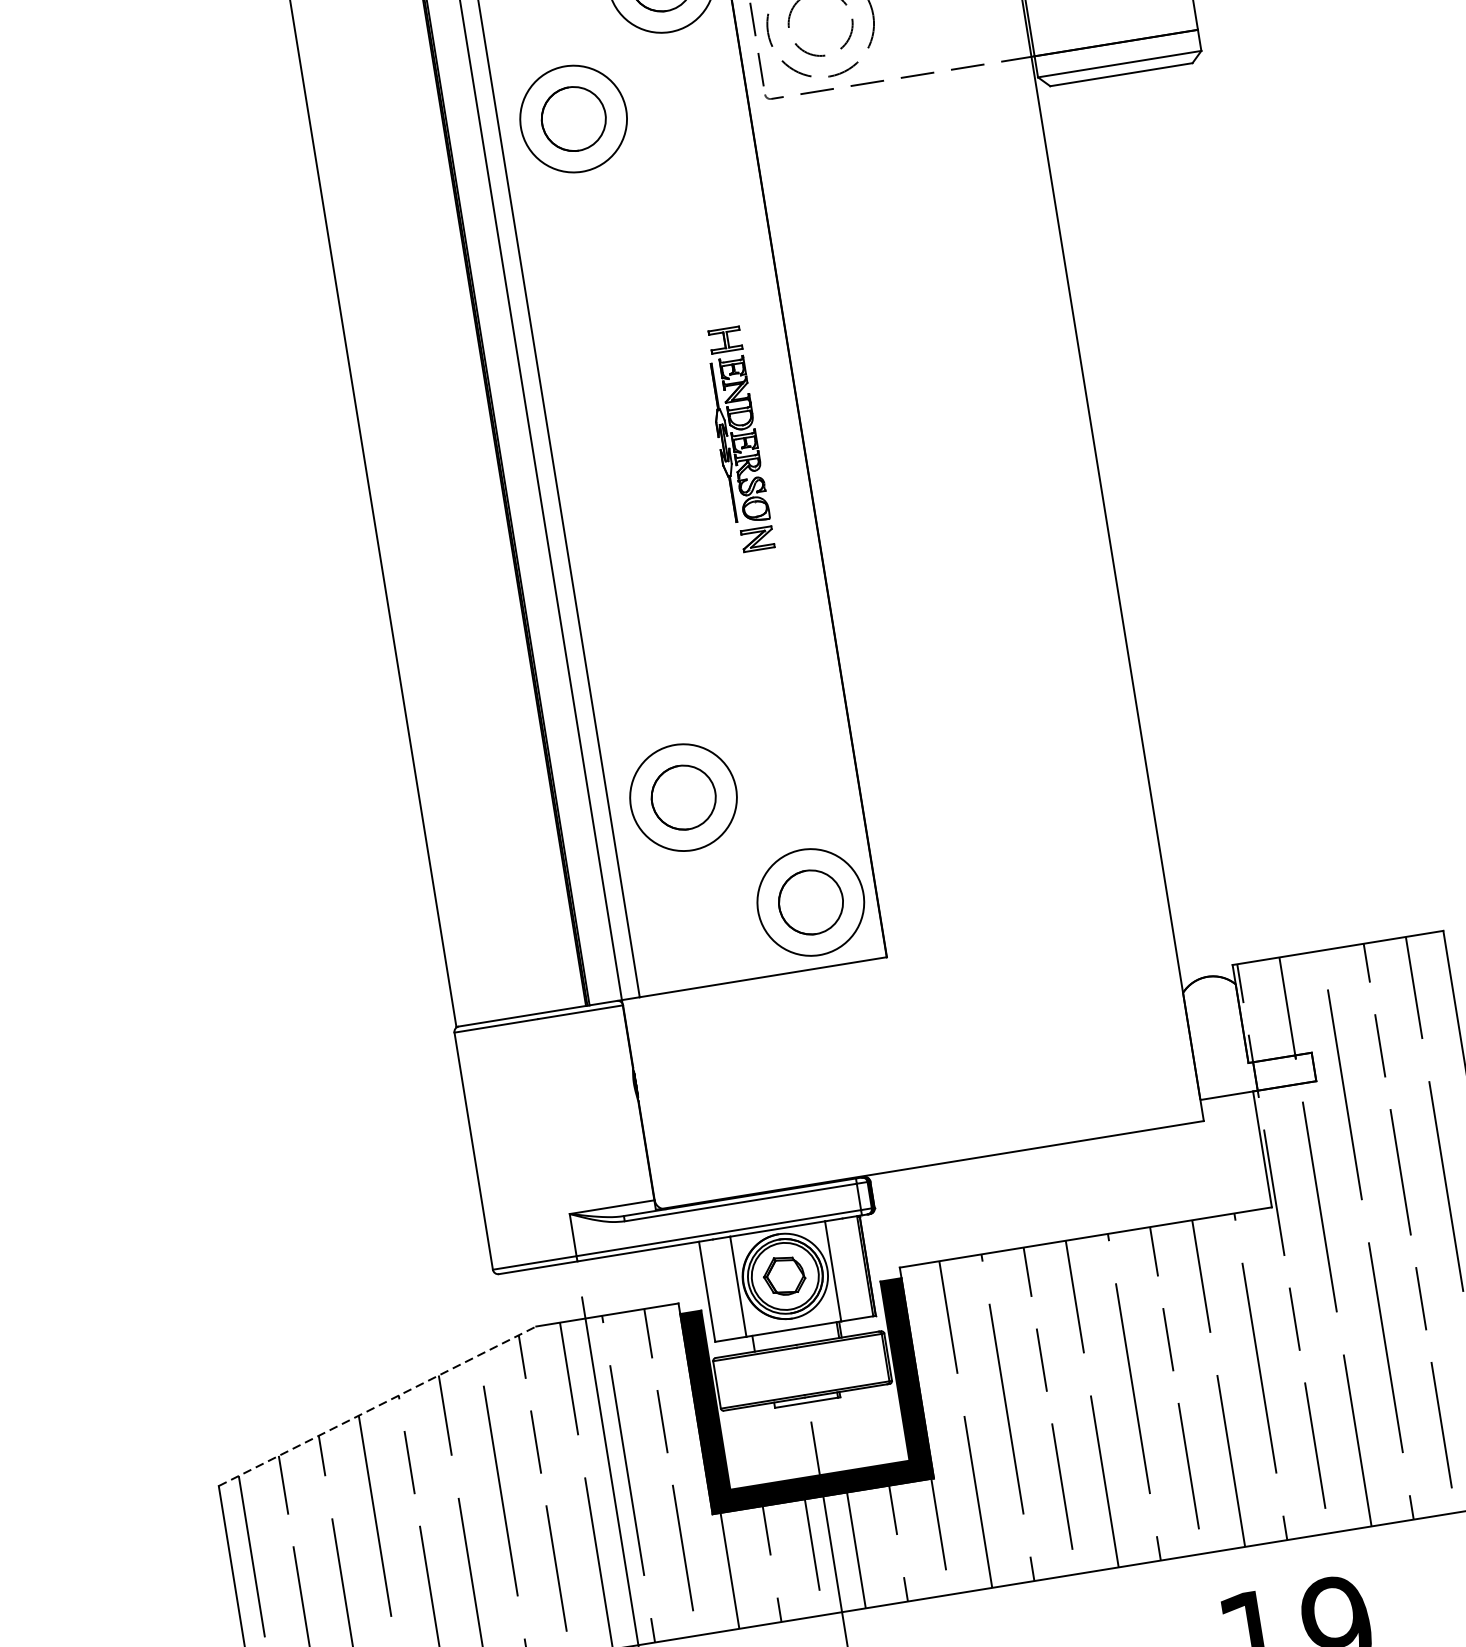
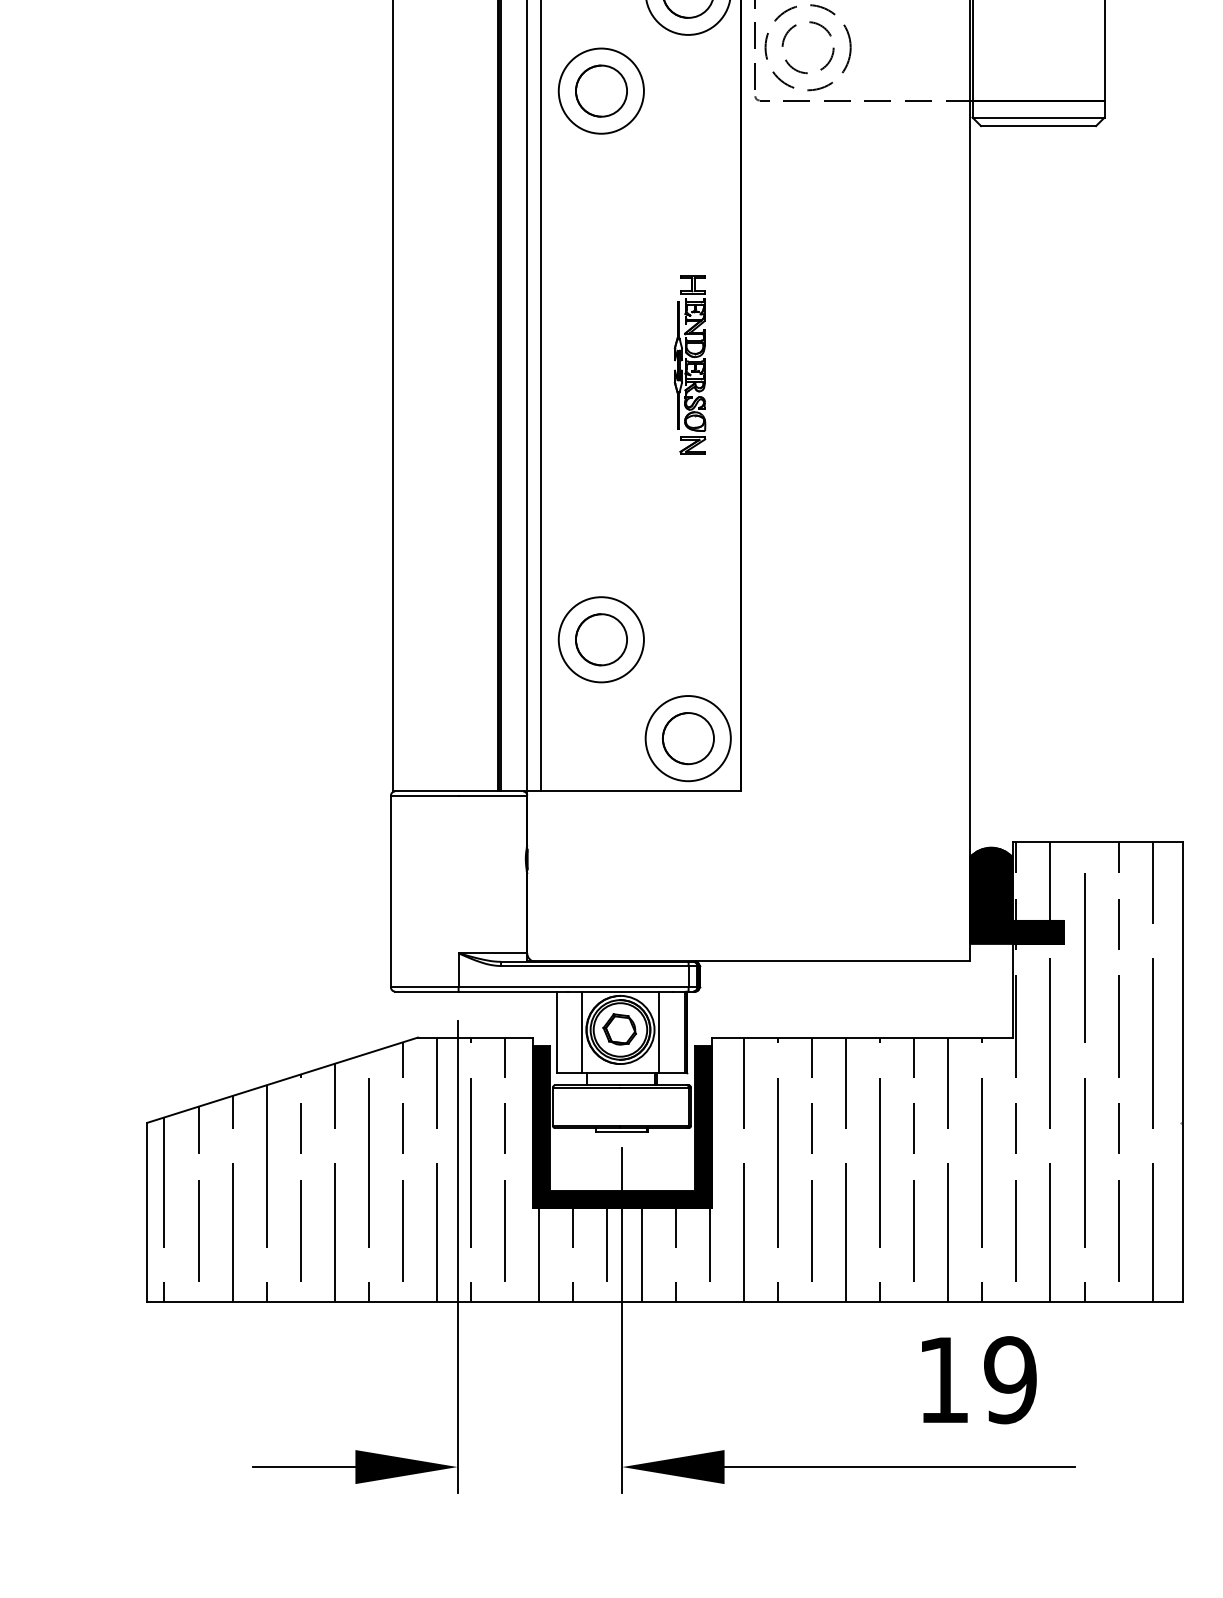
fill: (1248, 1030) -> (1016, 895), added
line: (377, 1406) -> (282, 1080), dashed -> solid

